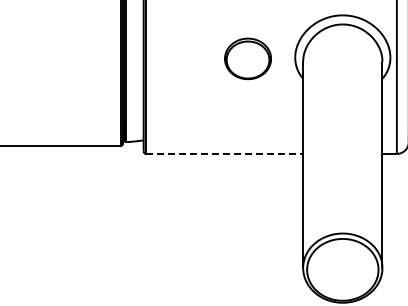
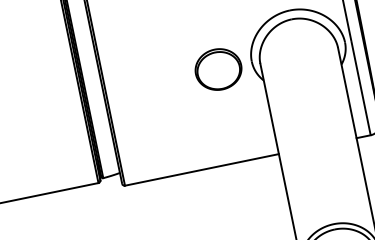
part: (247, 58) -> (217, 69), moved
line: (224, 153) -> (201, 169), dashed -> solid

